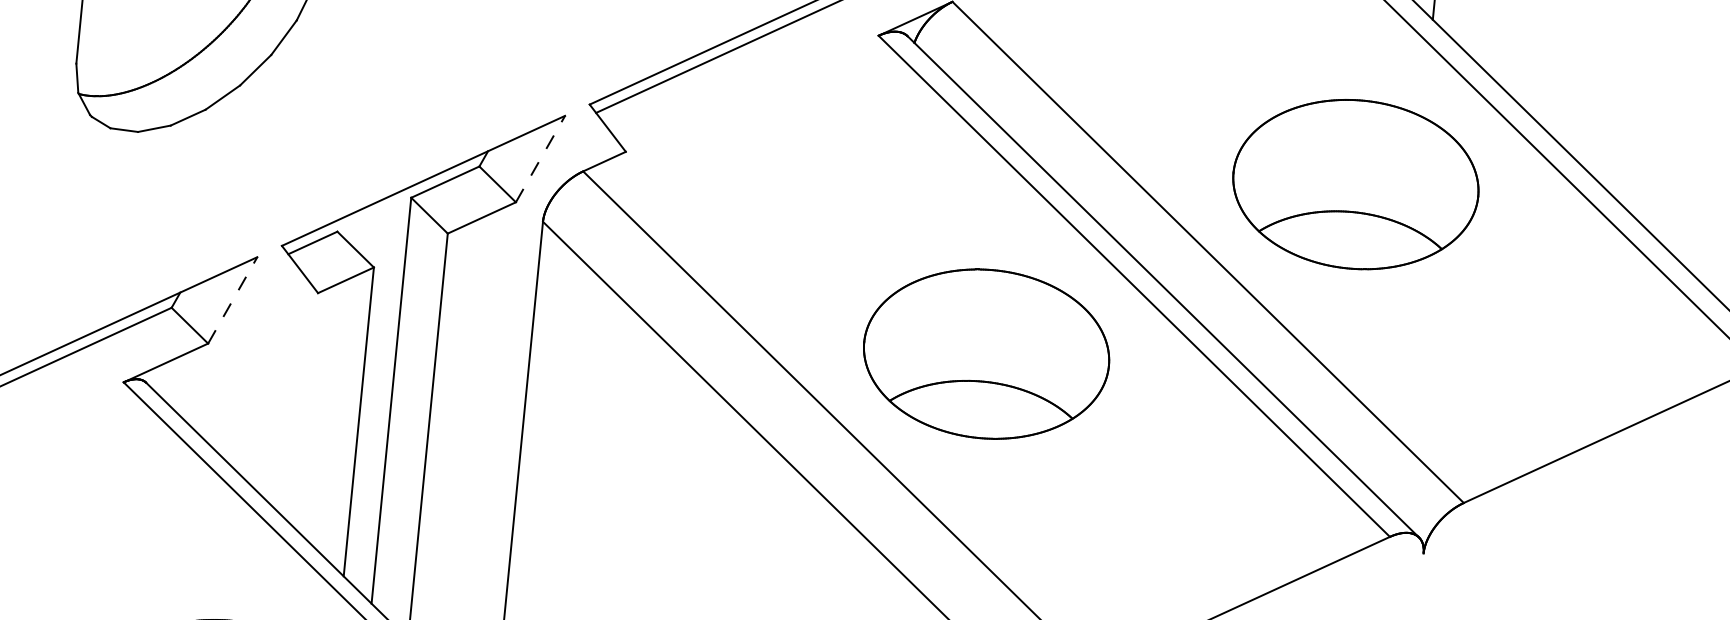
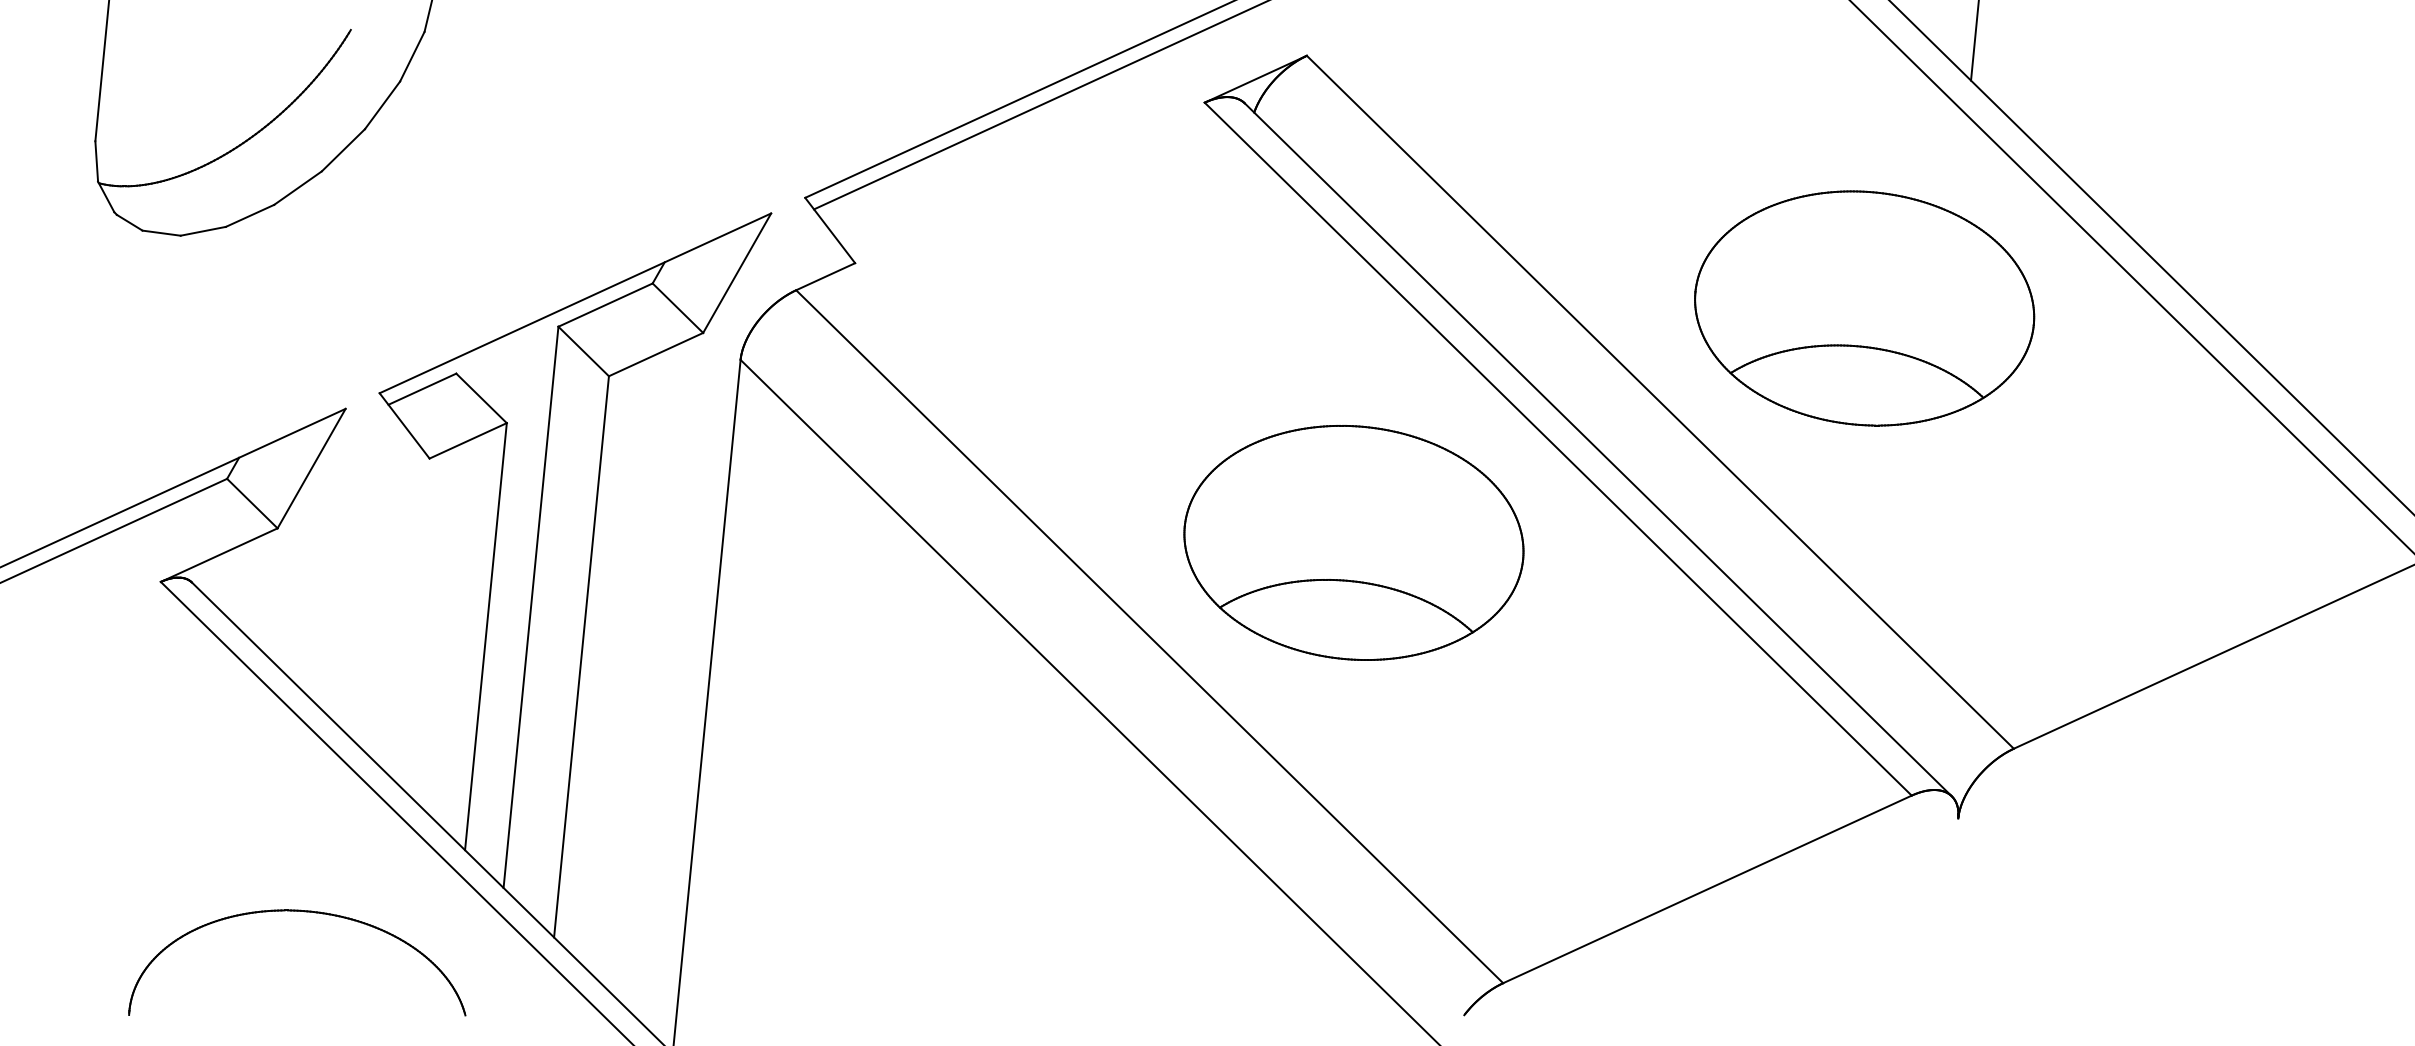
line: (540, 159) -> (737, 273), dashed -> solid
line: (232, 300) -> (311, 468), dashed -> solid

